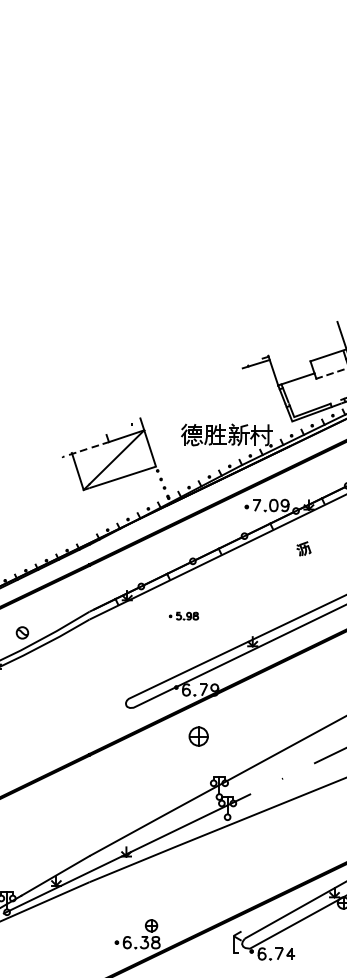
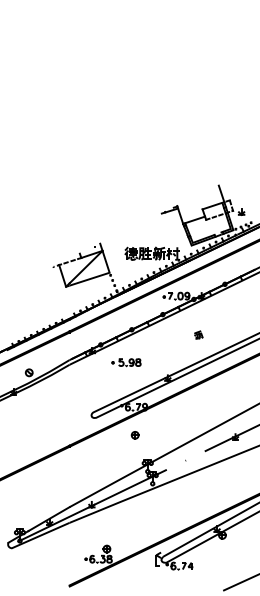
part: (303, 547) -> (198, 334), moved
part: (184, 615) -> (126, 362), size x1.67
part: (197, 737) -> (134, 435), size x0.62

